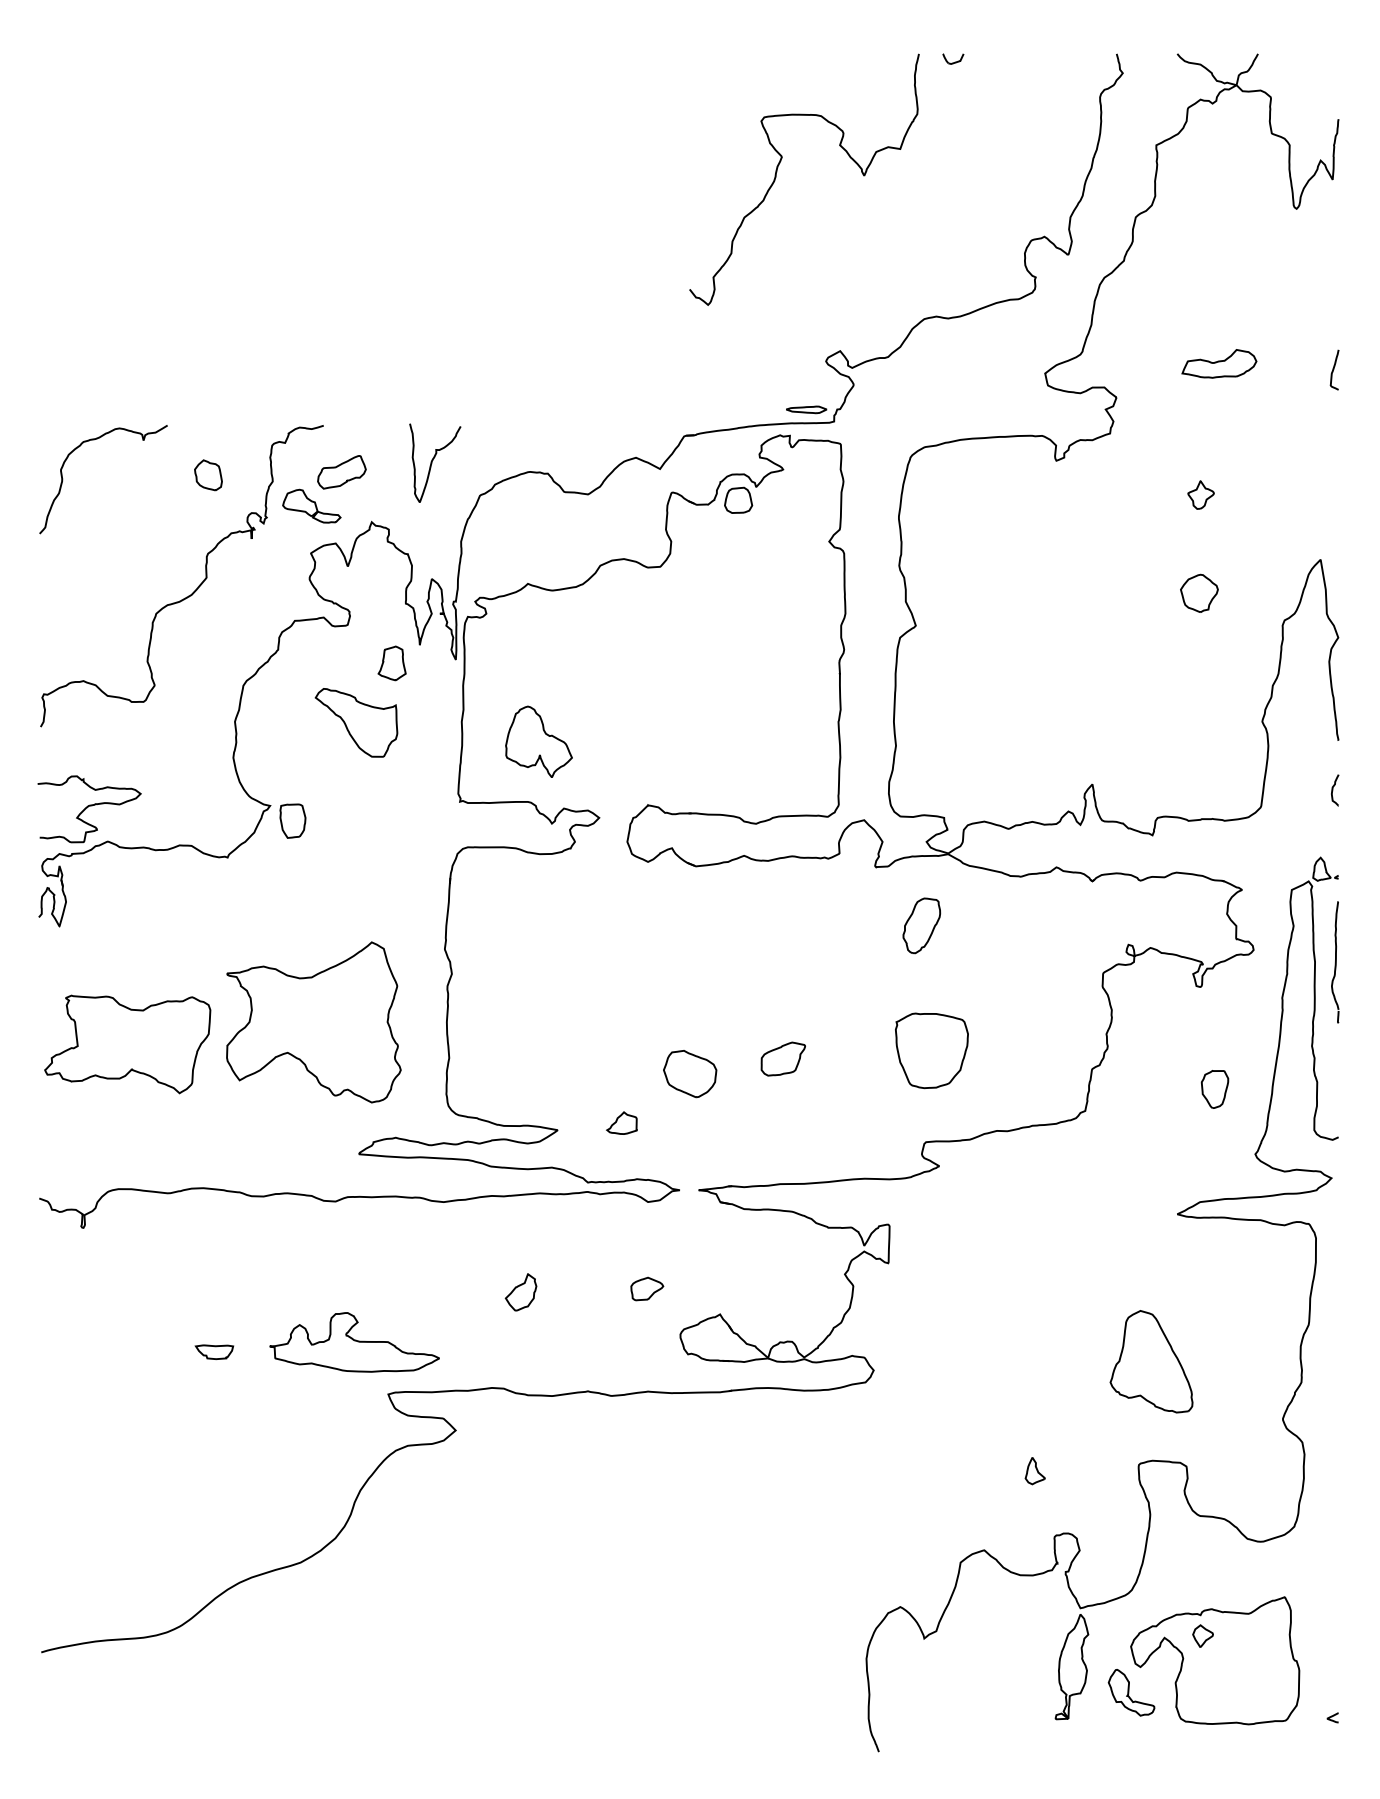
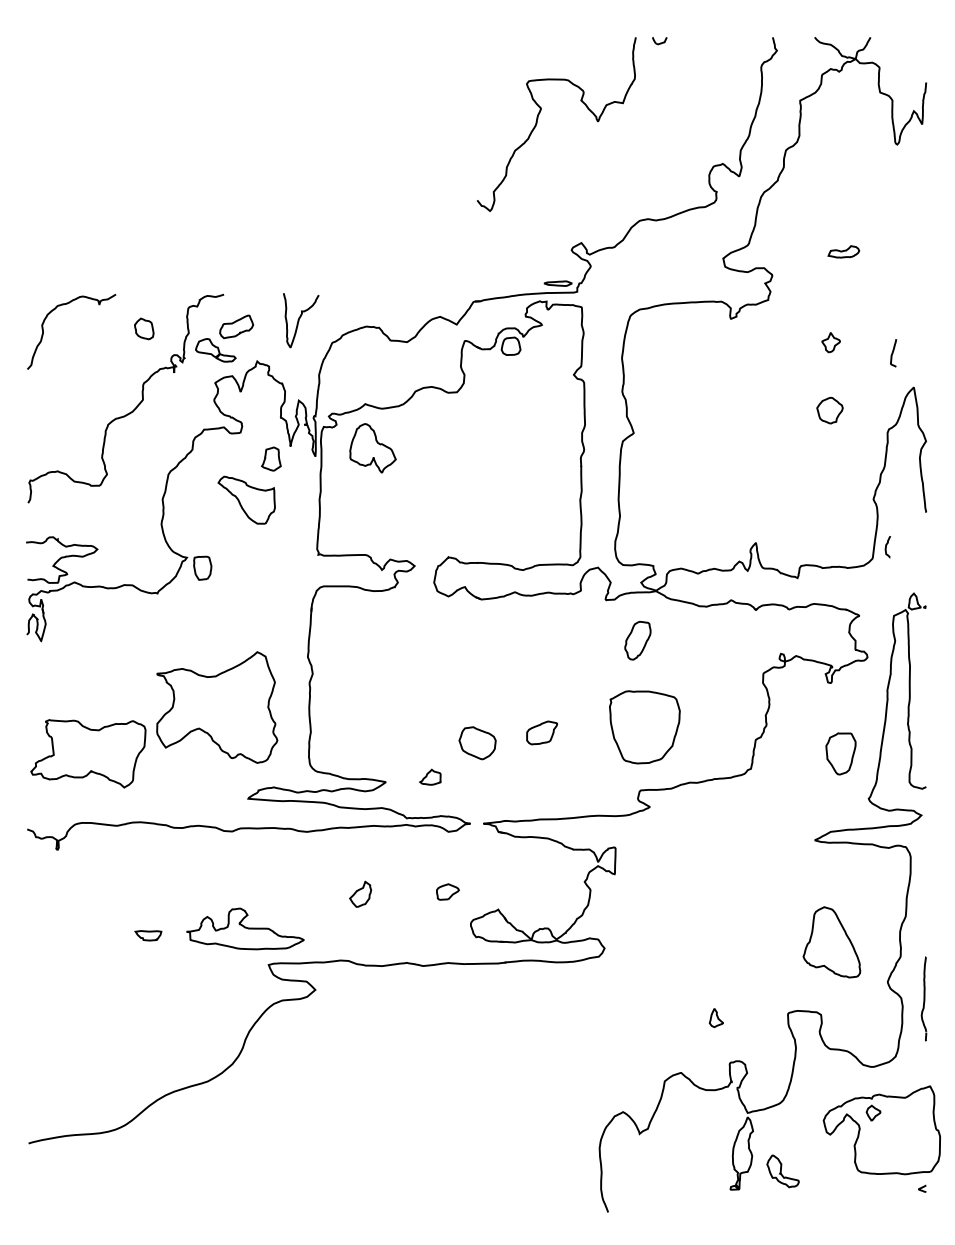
part: (1218, 363) -> (843, 251), size x0.6
curve: (1334, 370) -> (893, 353), moved
part: (538, 741) -> (372, 448), moved
curve: (1333, 791) -> (886, 547), moved
part: (1334, 961) -> (923, 998), moved
part: (127, 1044) -> (88, 753), moved
part: (931, 1049) -> (644, 726), size x1.4
part: (1214, 1088) -> (840, 753), size x1.6
part: (1150, 1361) -> (831, 942), moved
part: (1214, 1661) -> (881, 1130), moved

